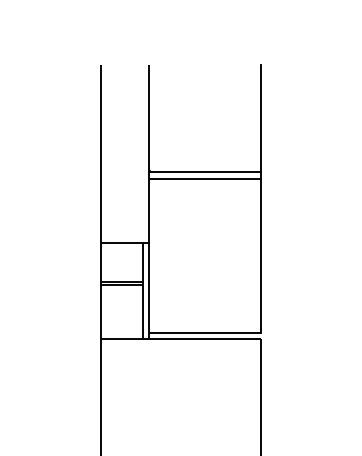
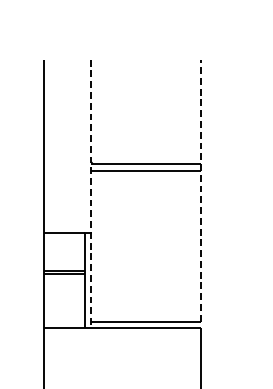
line: (261, 199) -> (201, 190), solid -> dashed
line: (148, 202) -> (90, 193), solid -> dashed

